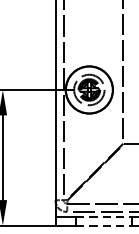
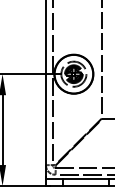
line: (104, 217) -> (86, 179), dashed -> solid
line: (104, 226) -> (86, 186), dashed -> solid

